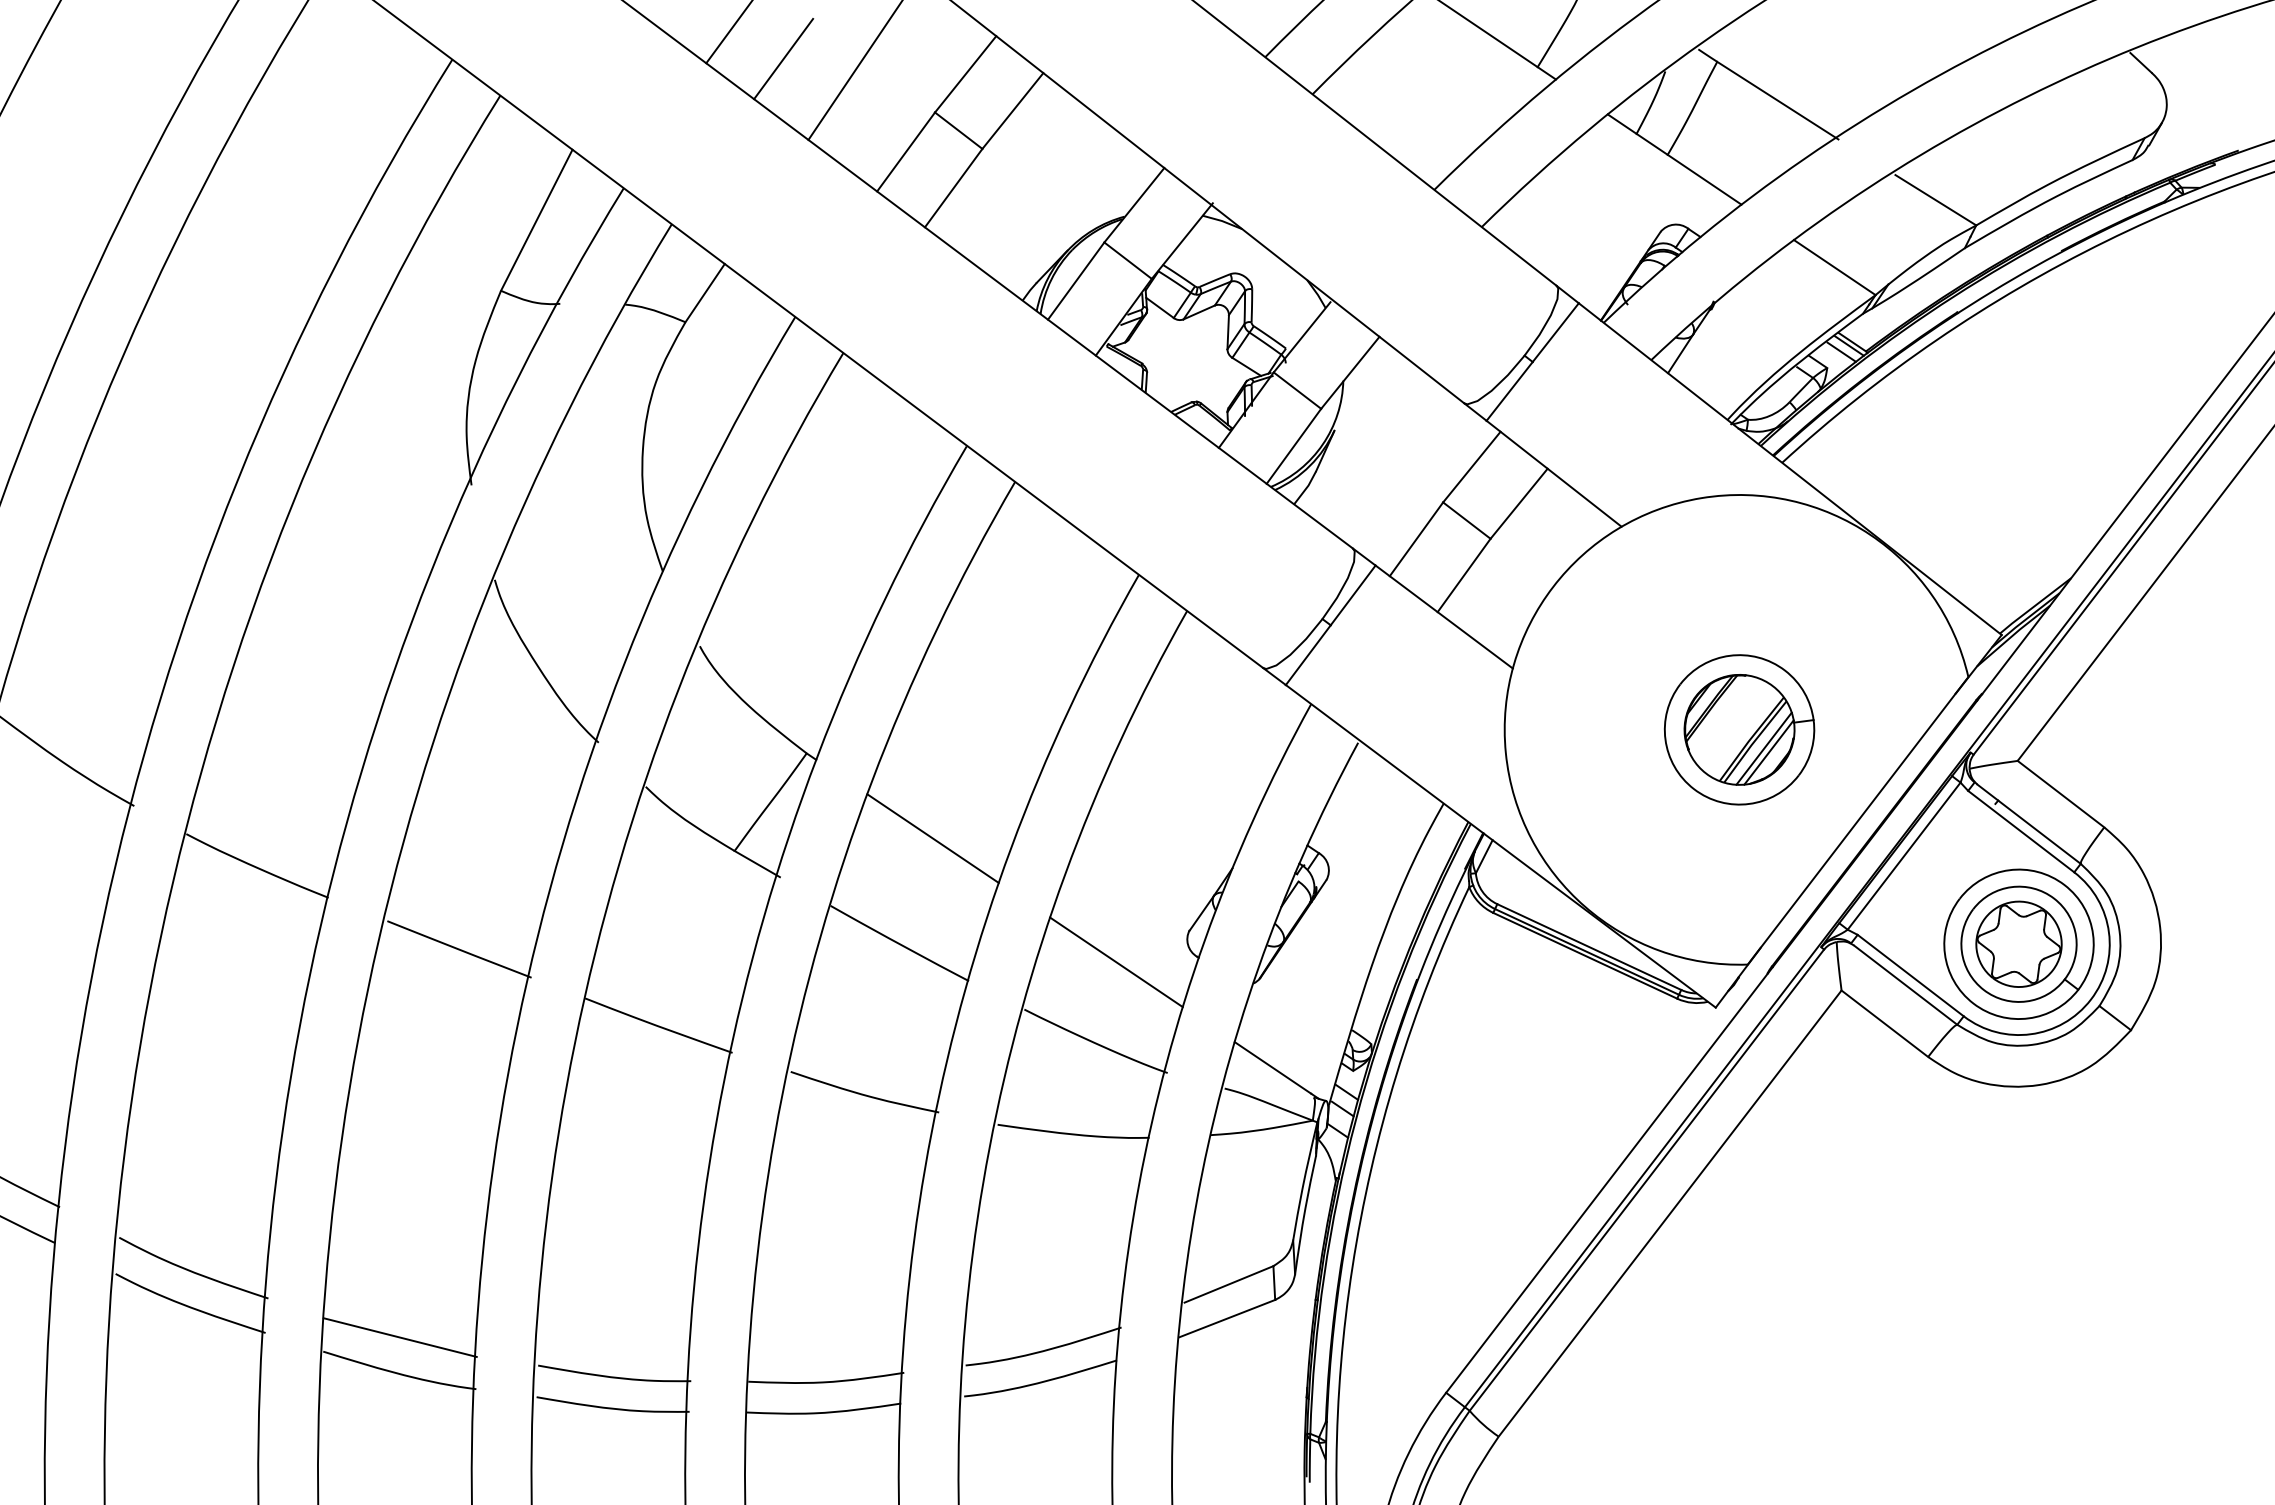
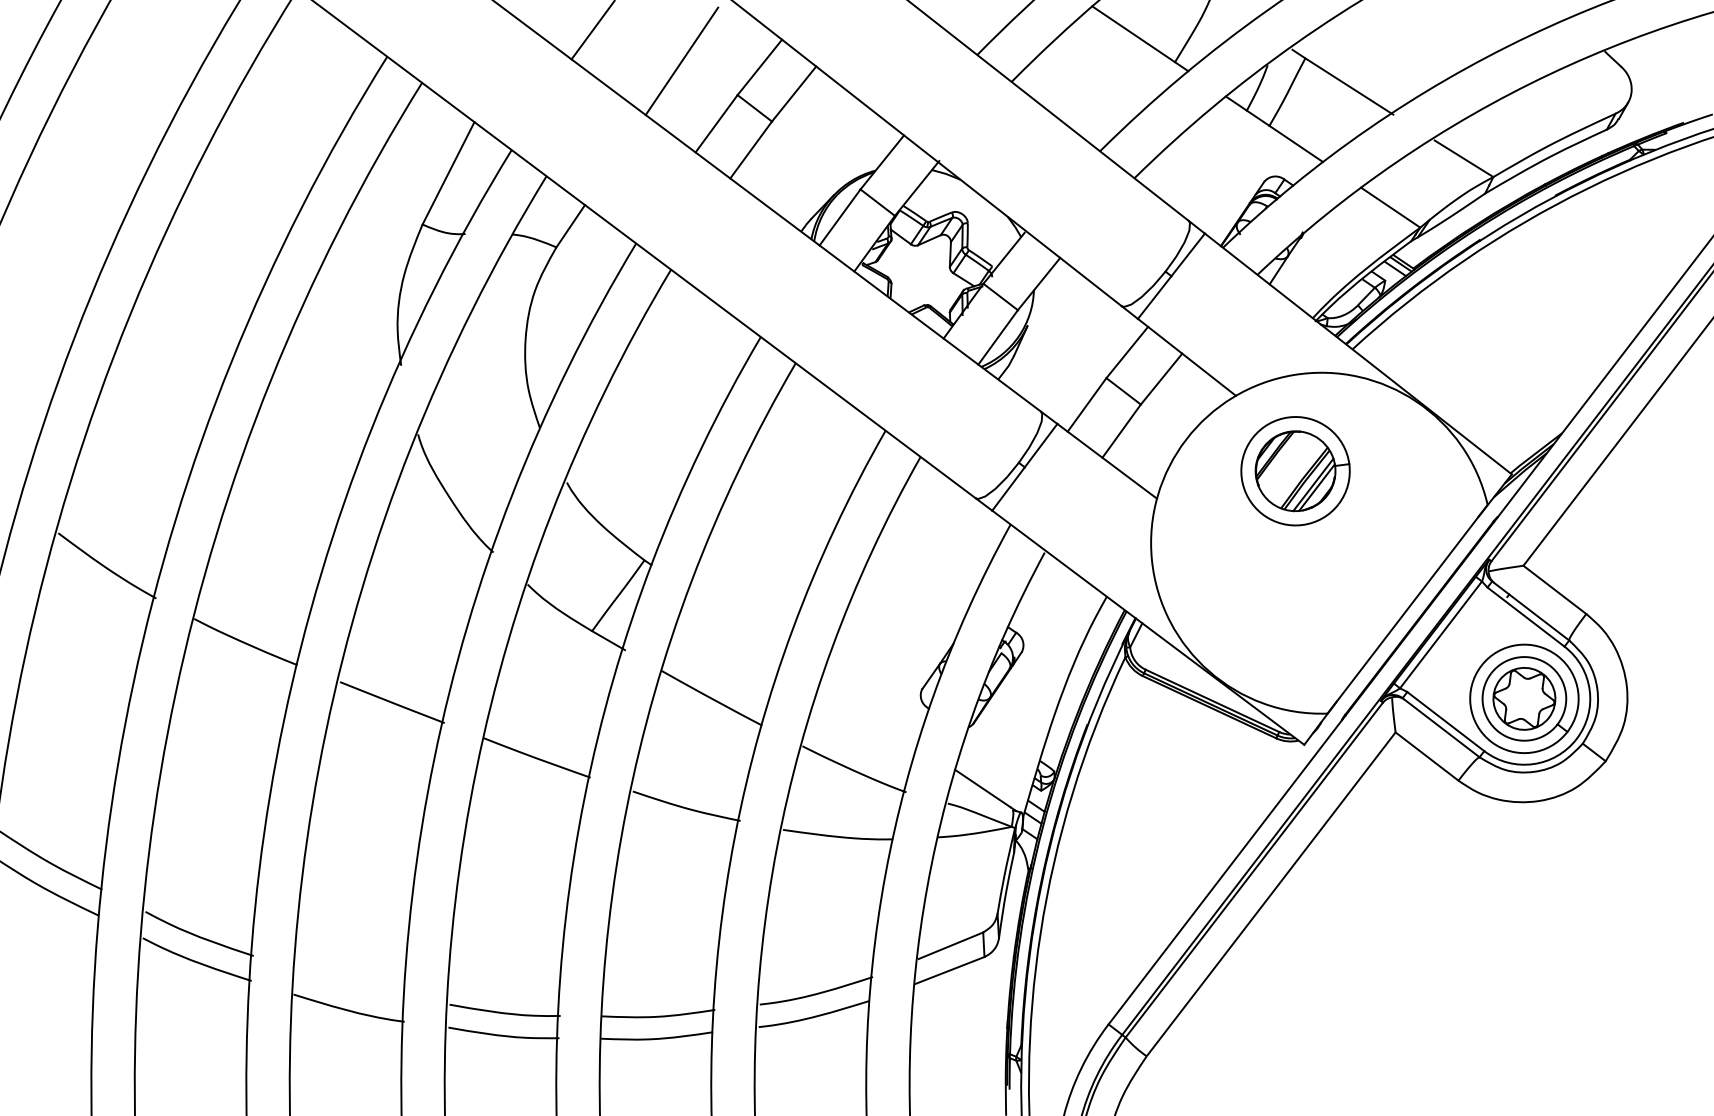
line: (783, 59) -> (627, 56), removed
part: (1739, 730) -> (1295, 471), moved
line: (932, 837) -> (735, 621), removed
line: (1116, 961) -> (869, 711), removed
line: (398, 1337) -> (348, 984), removed

